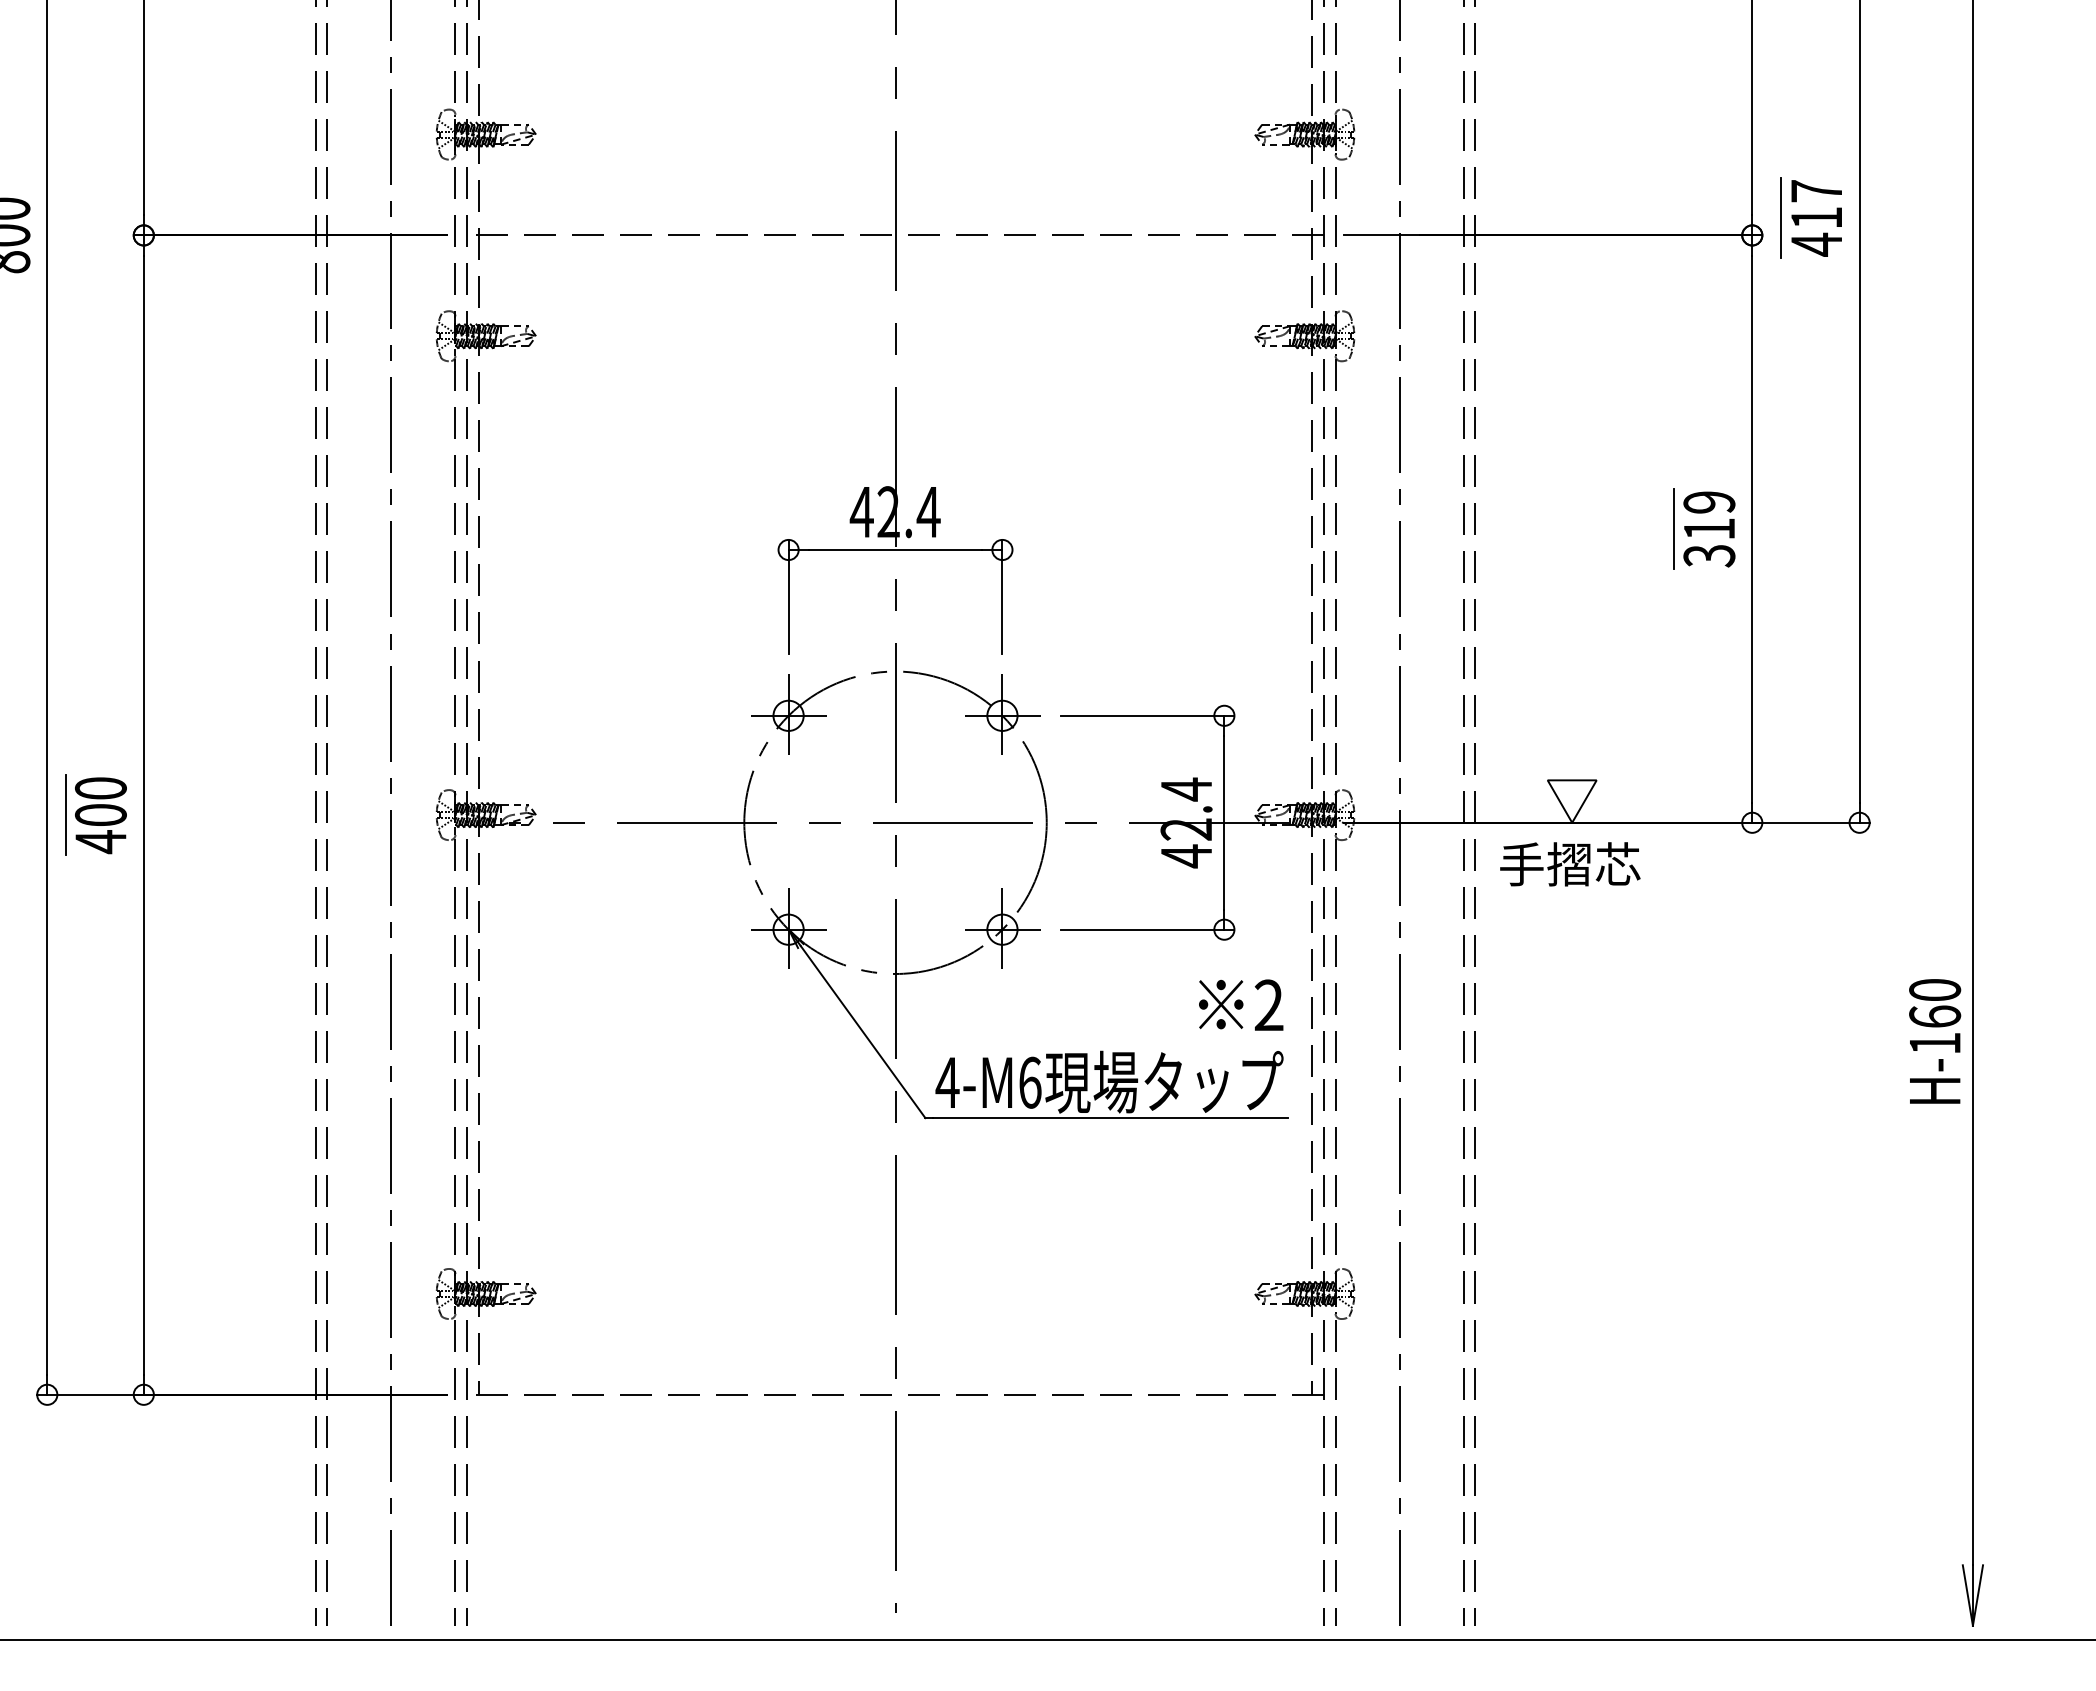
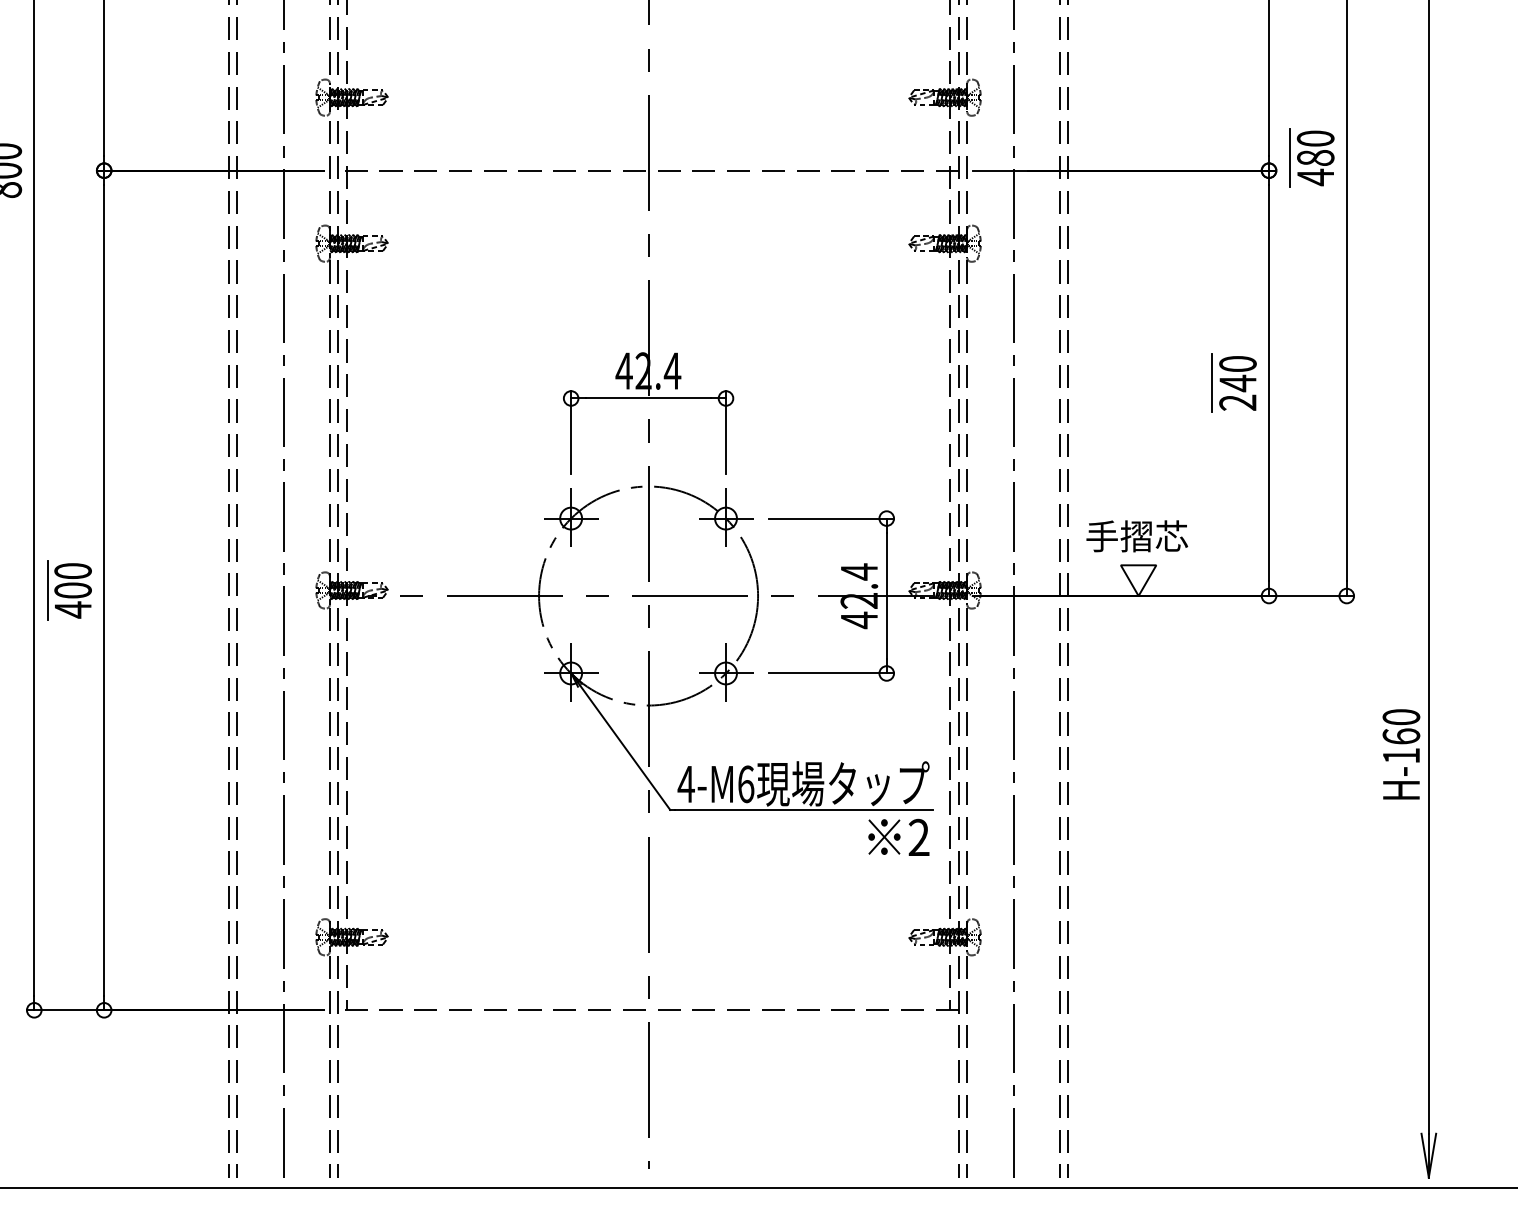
text: (1816, 204) -> (1315, 148), 417 -> 480
text: (1709, 529) -> (1238, 383), 319 -> 240
text: (1570, 864) -> (1137, 536), moved
text: (1241, 1004) -> (899, 837), moved

